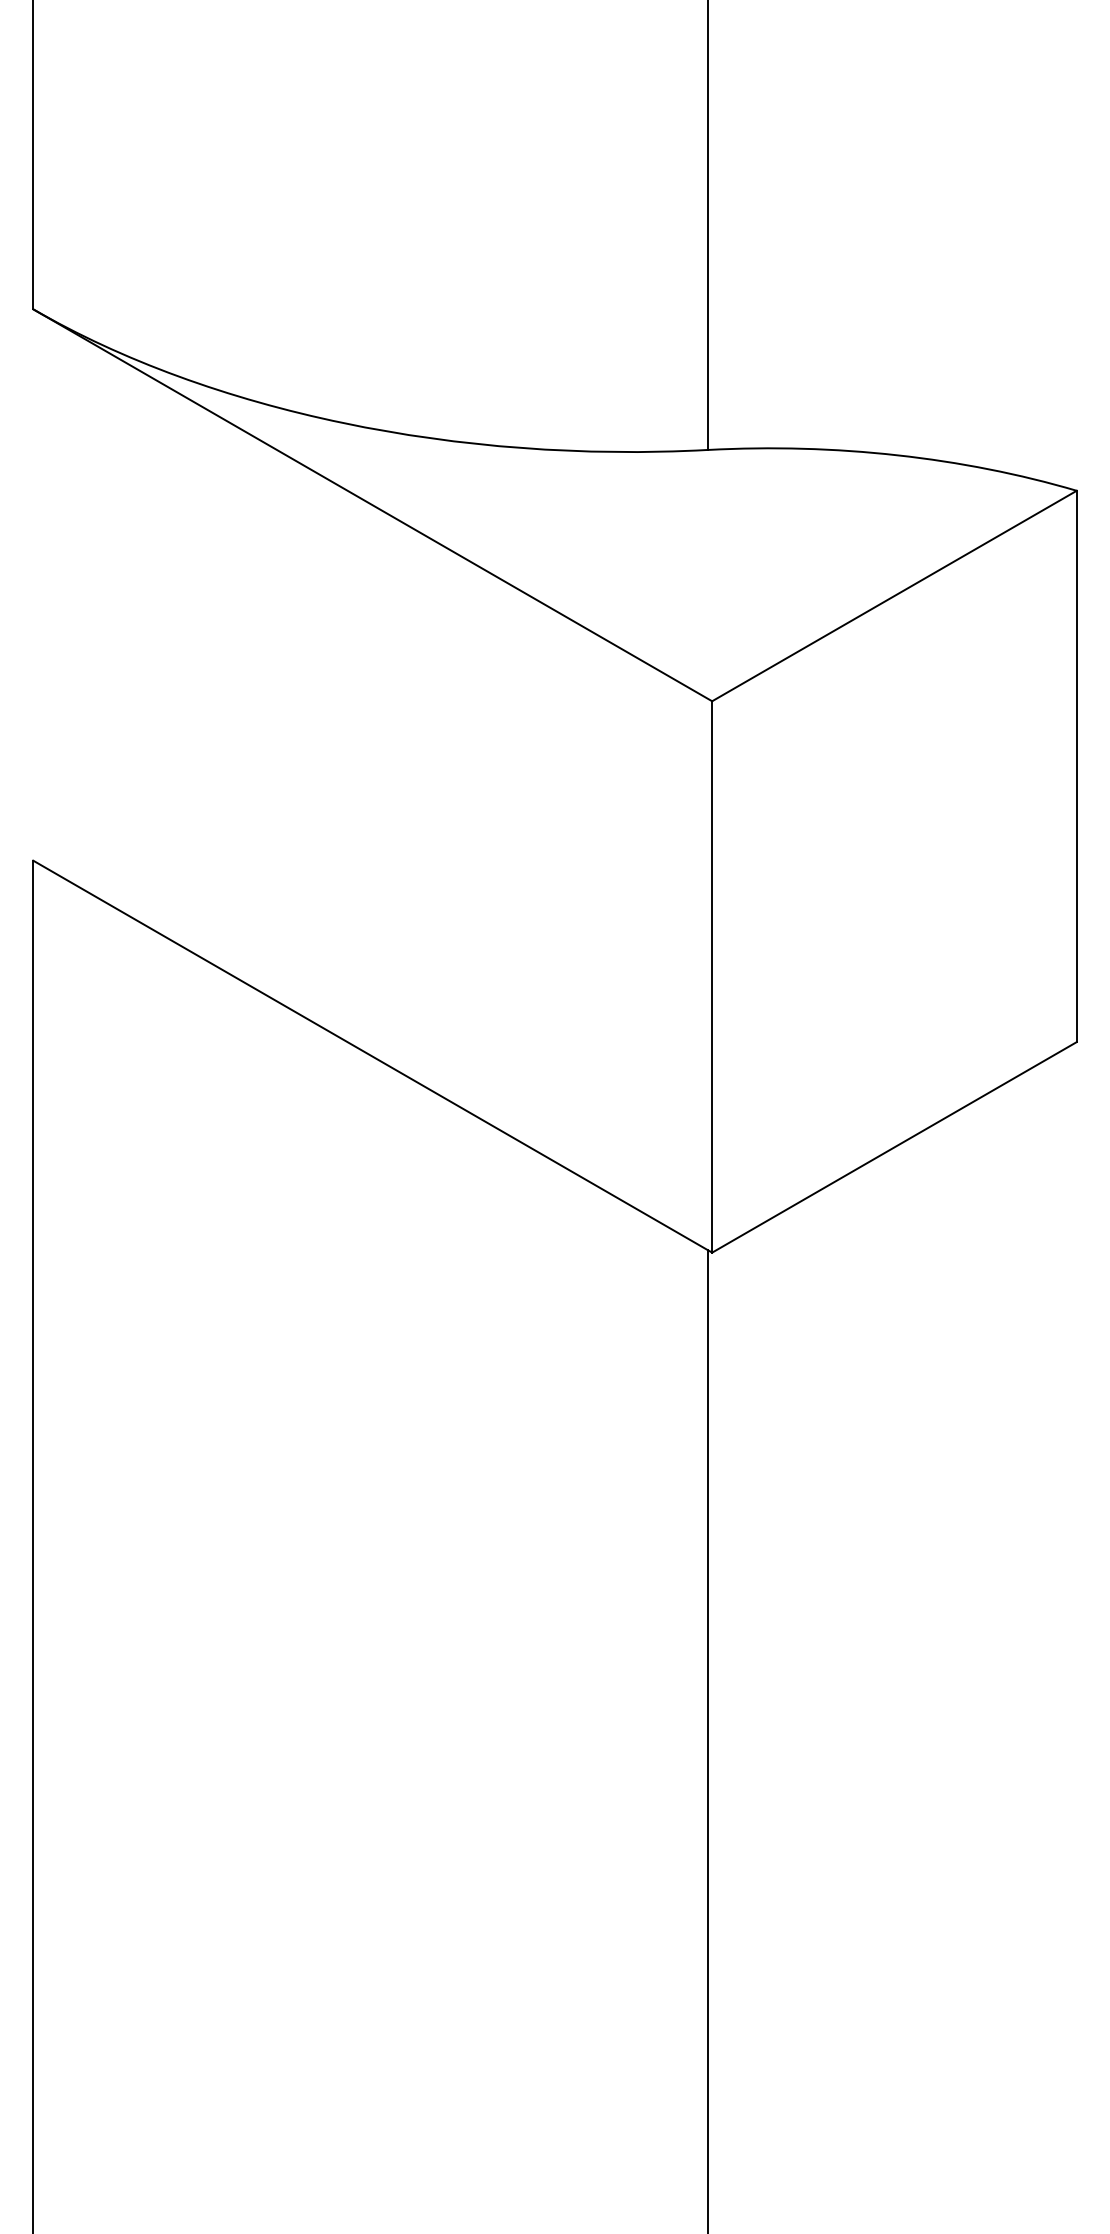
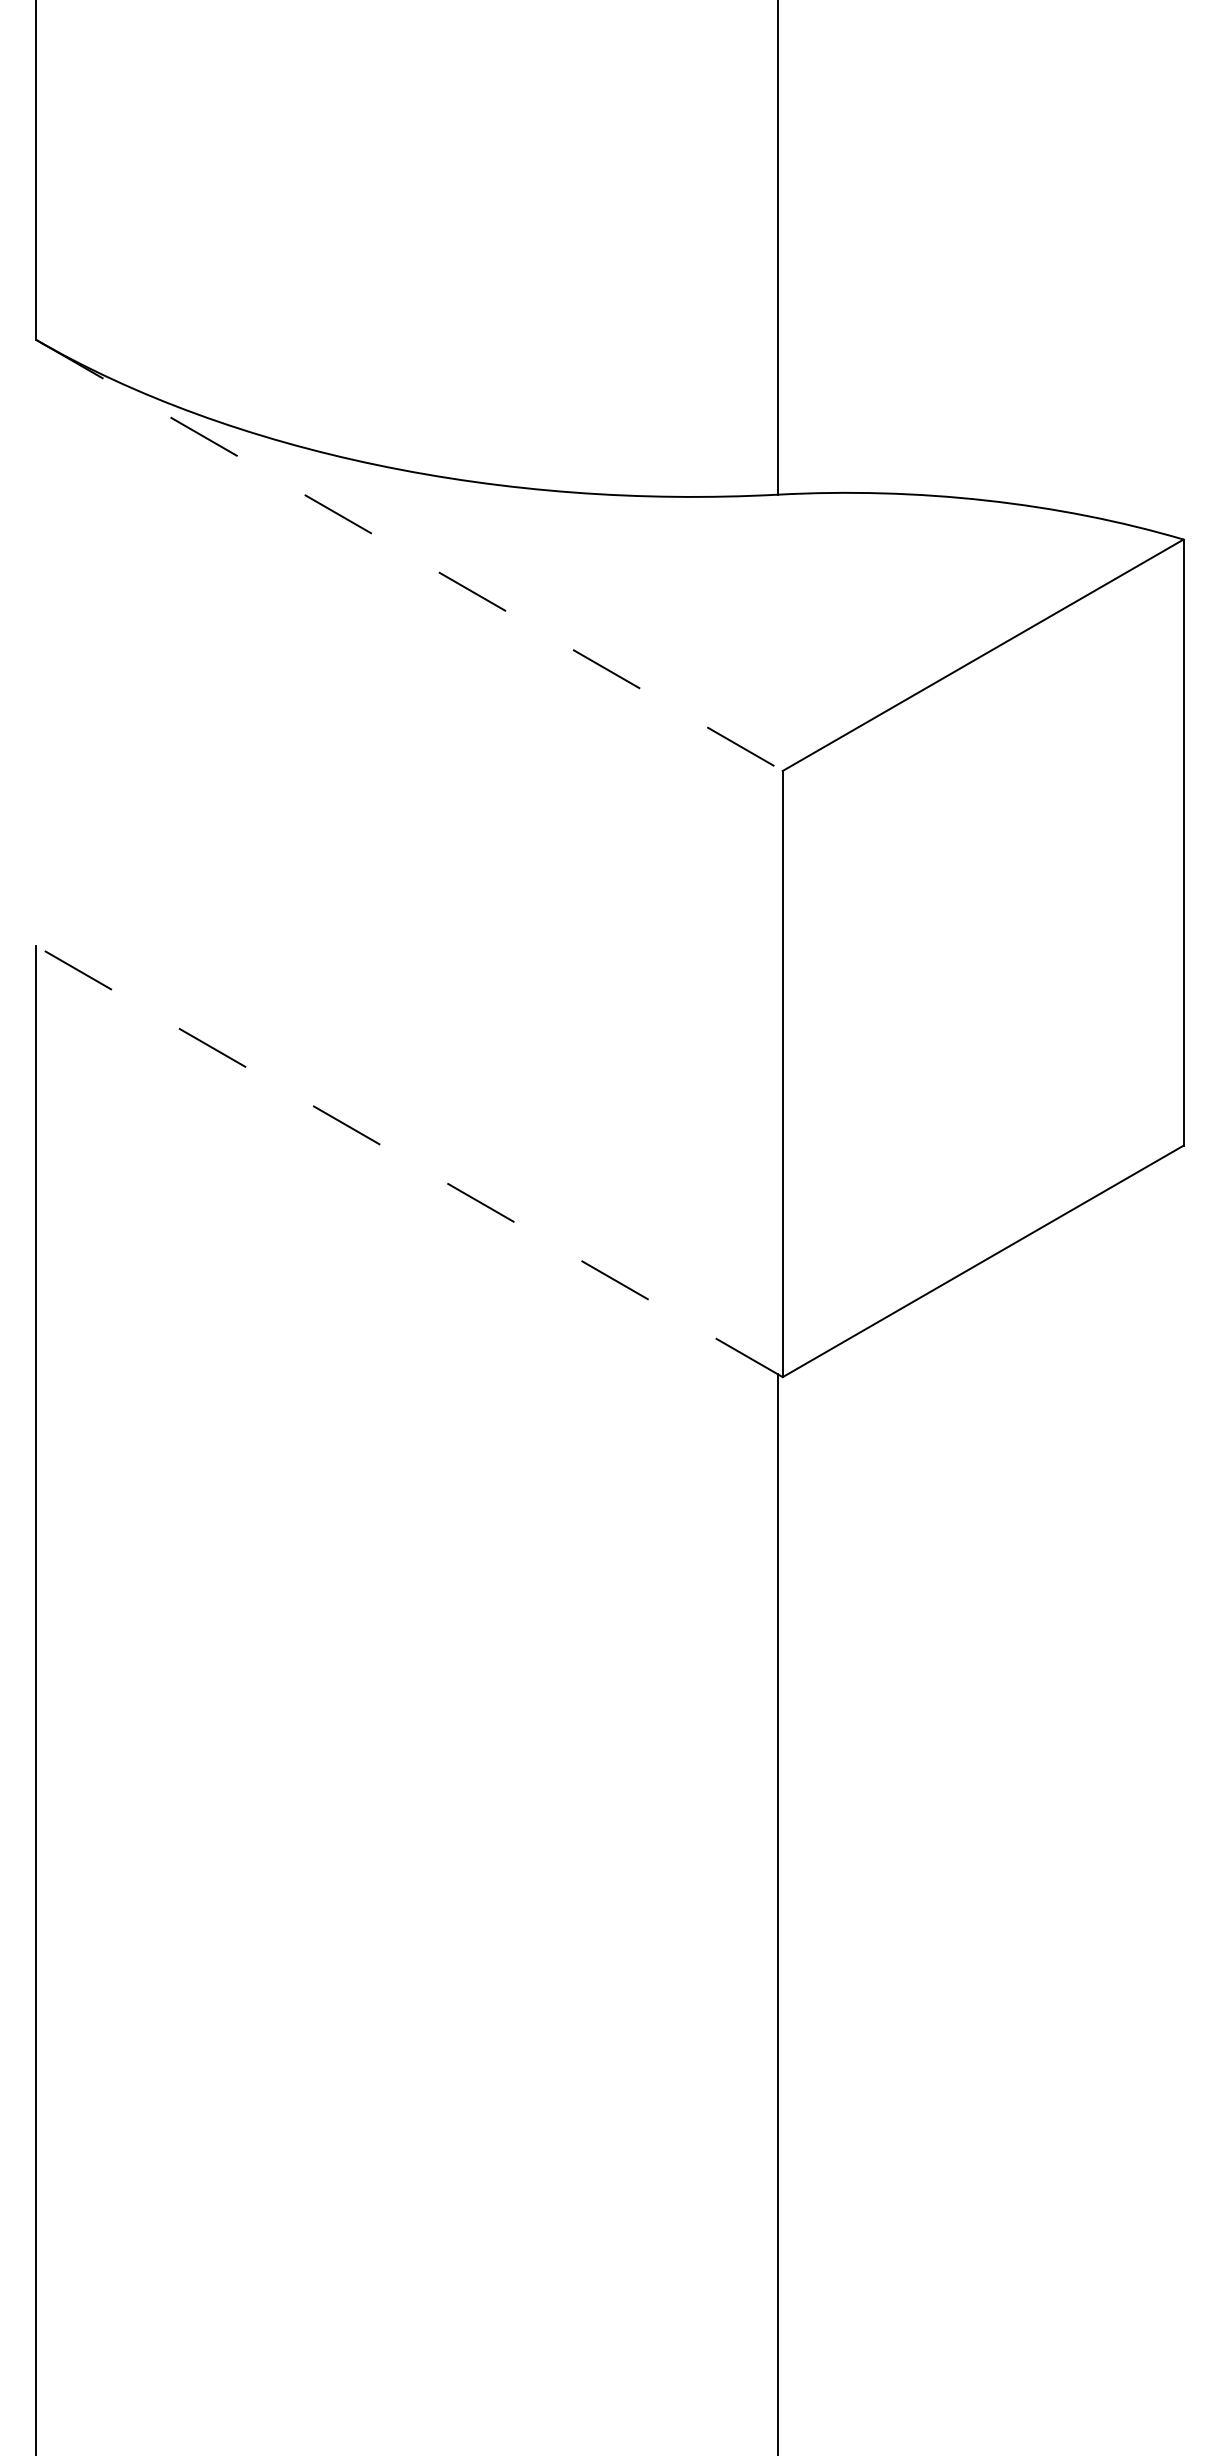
line: (372, 505) -> (409, 555), solid -> dashed
line: (372, 1056) -> (409, 1161), solid -> dashed

